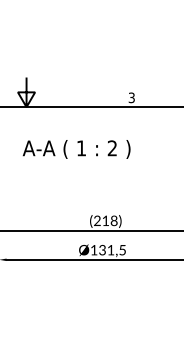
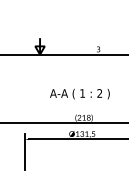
text: (75, 148) -> (79, 93), moved

